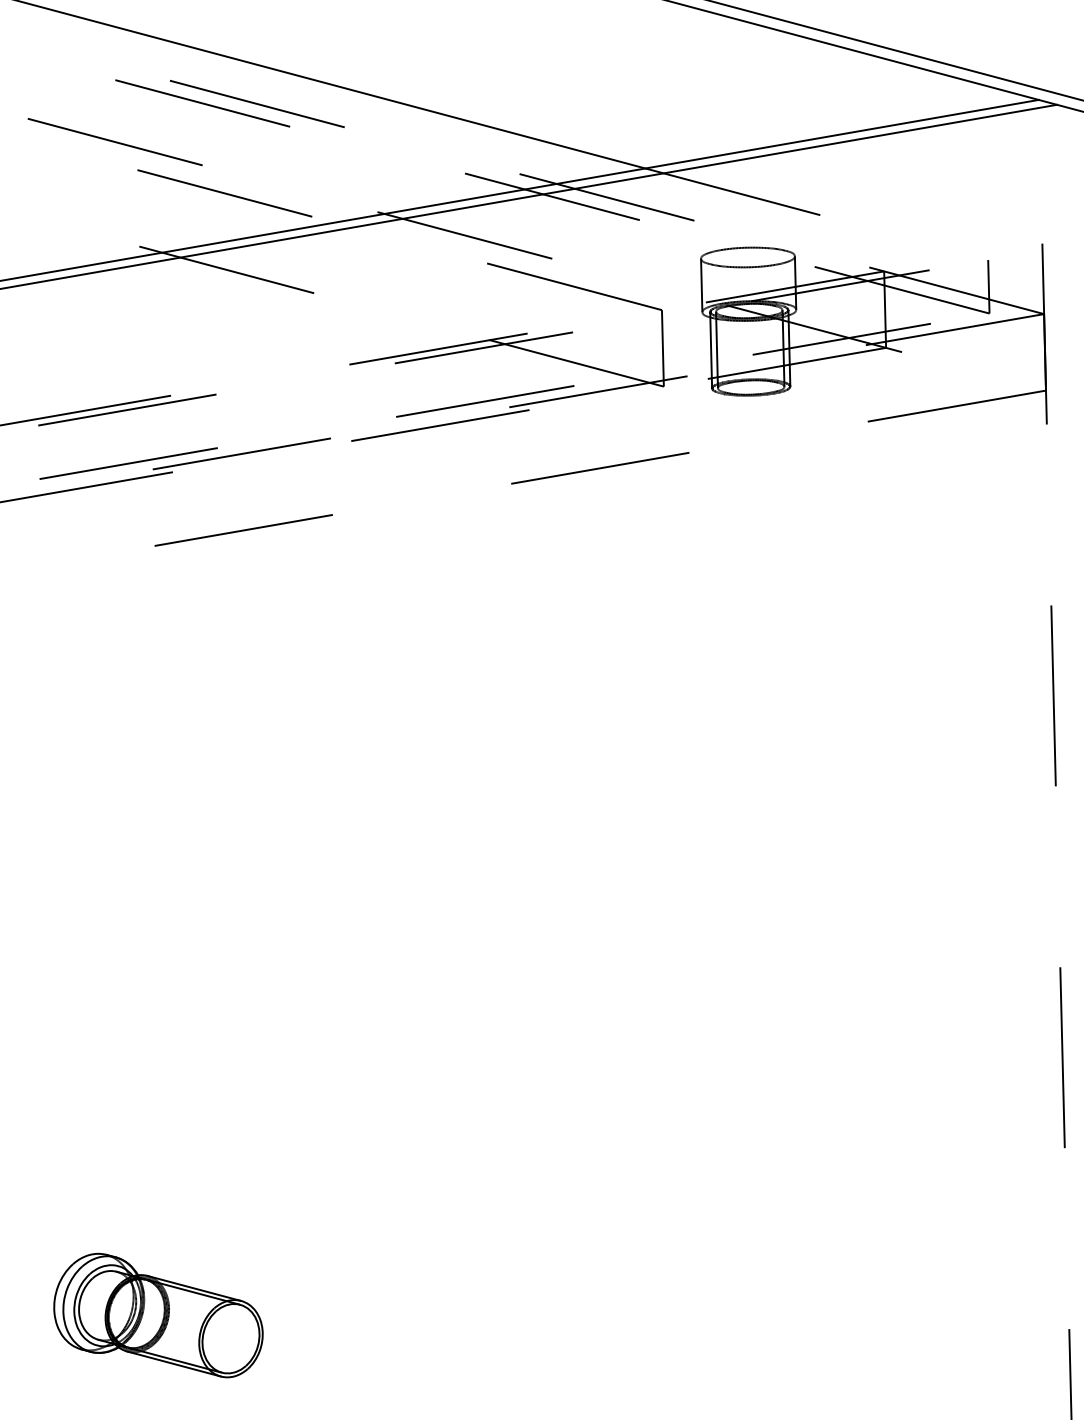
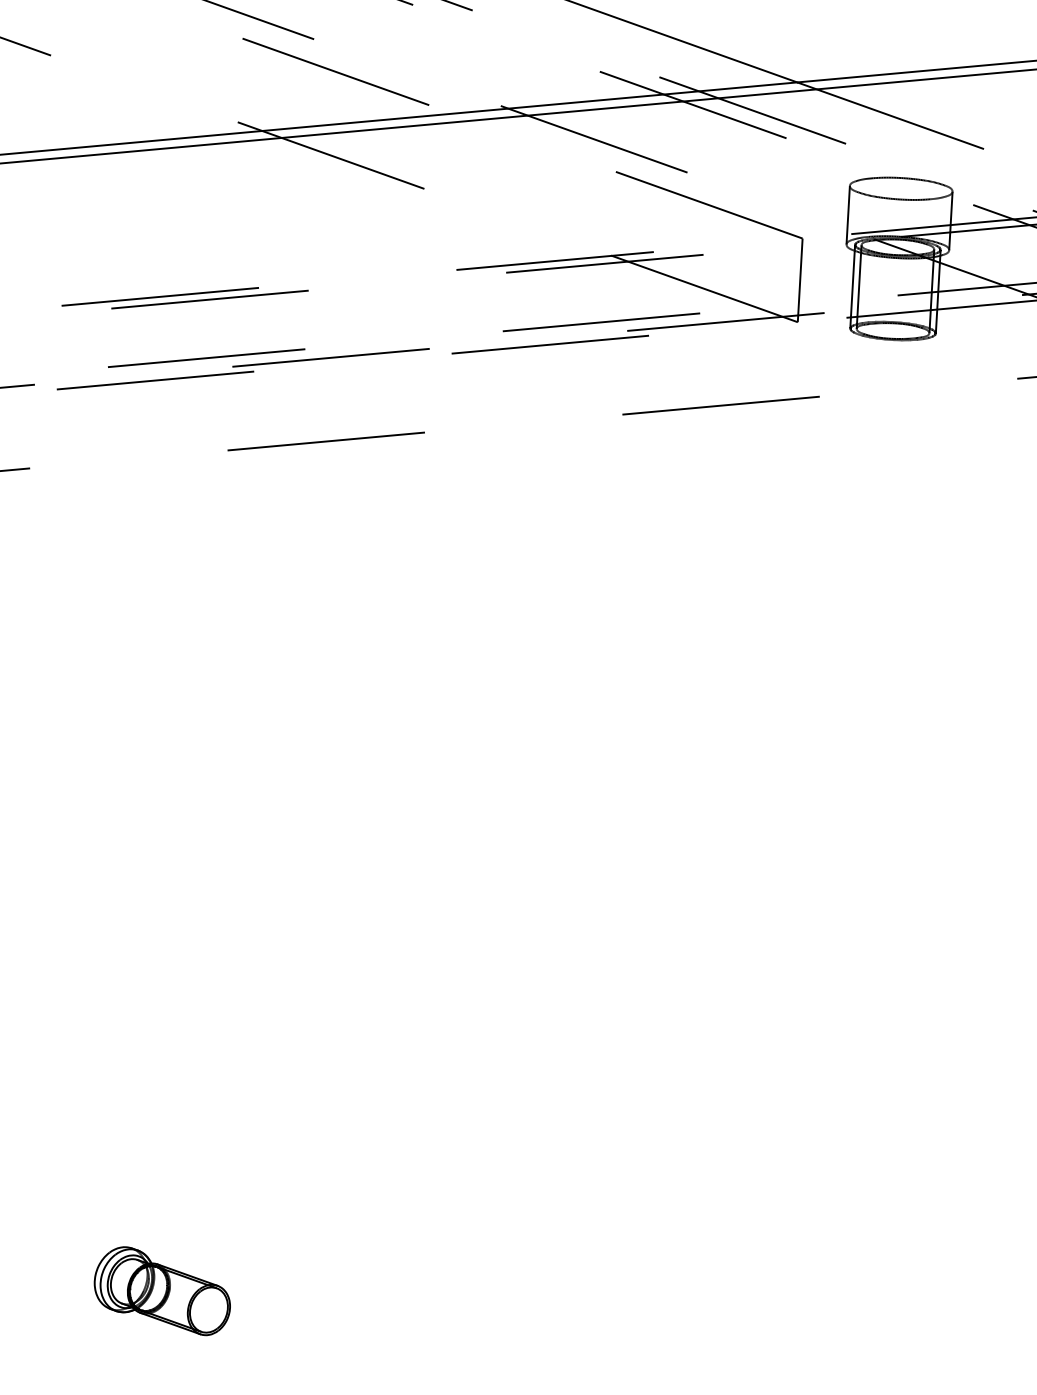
part: (158, 1315) -> (162, 1290), size x0.6

